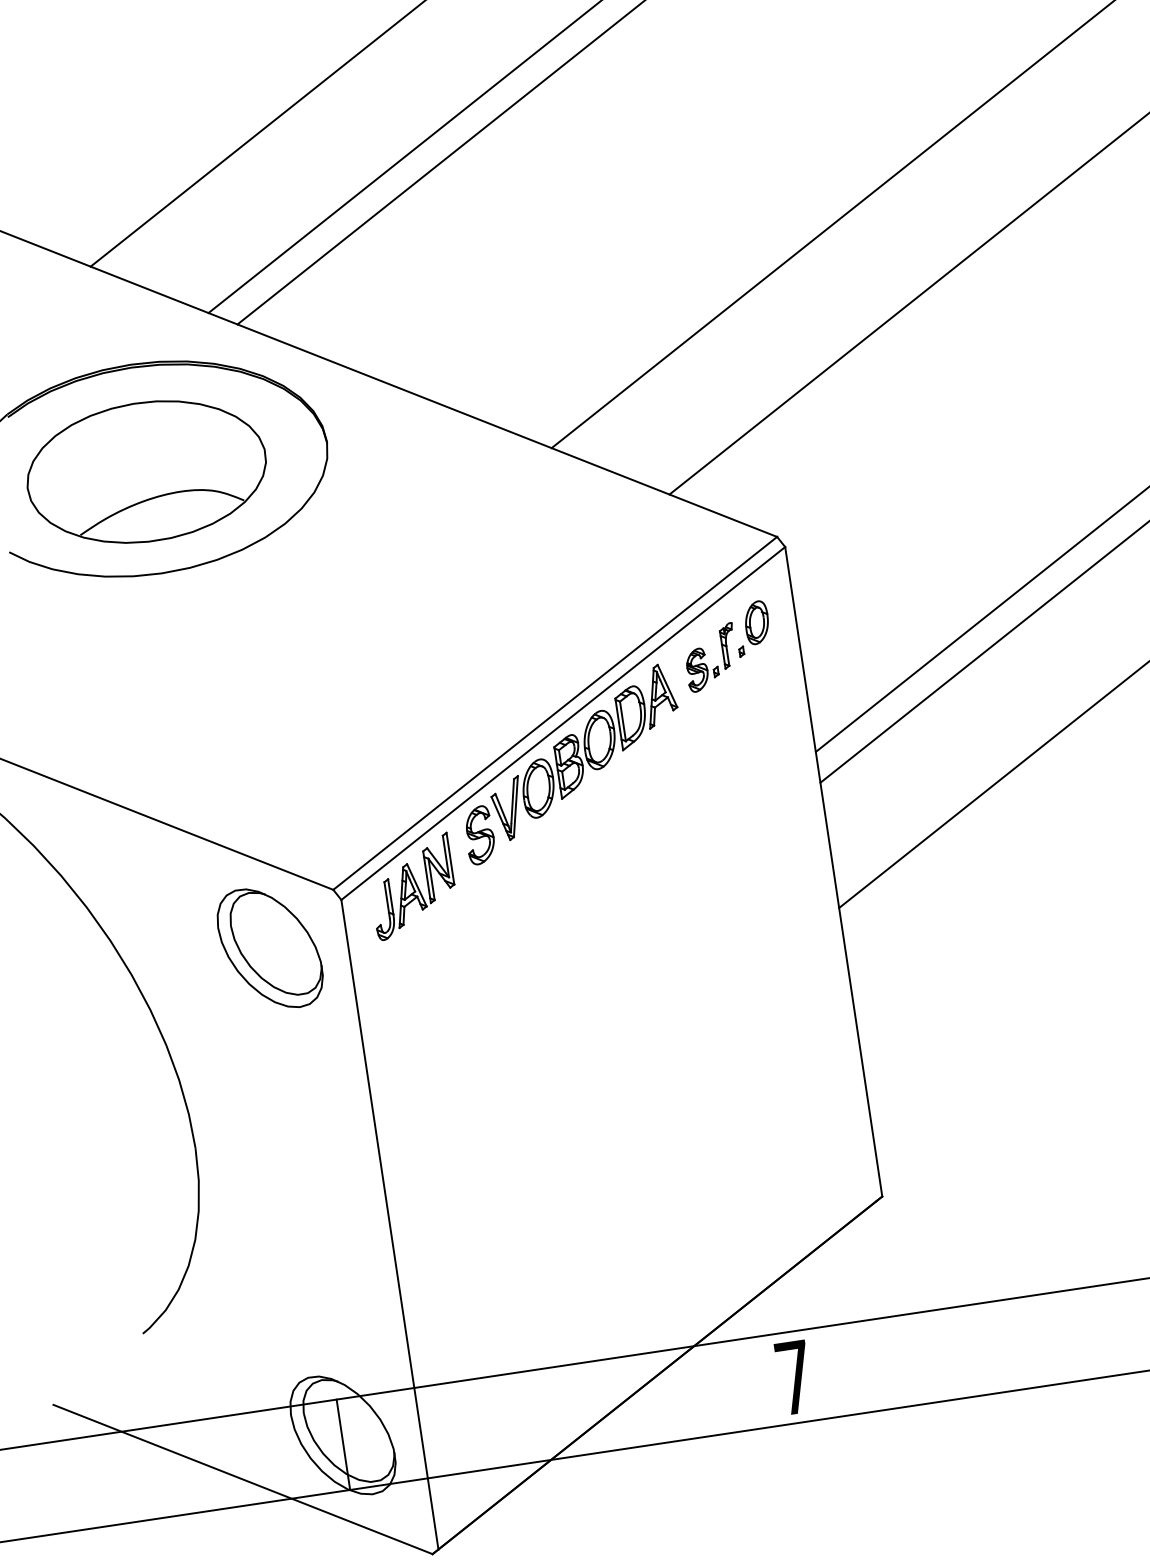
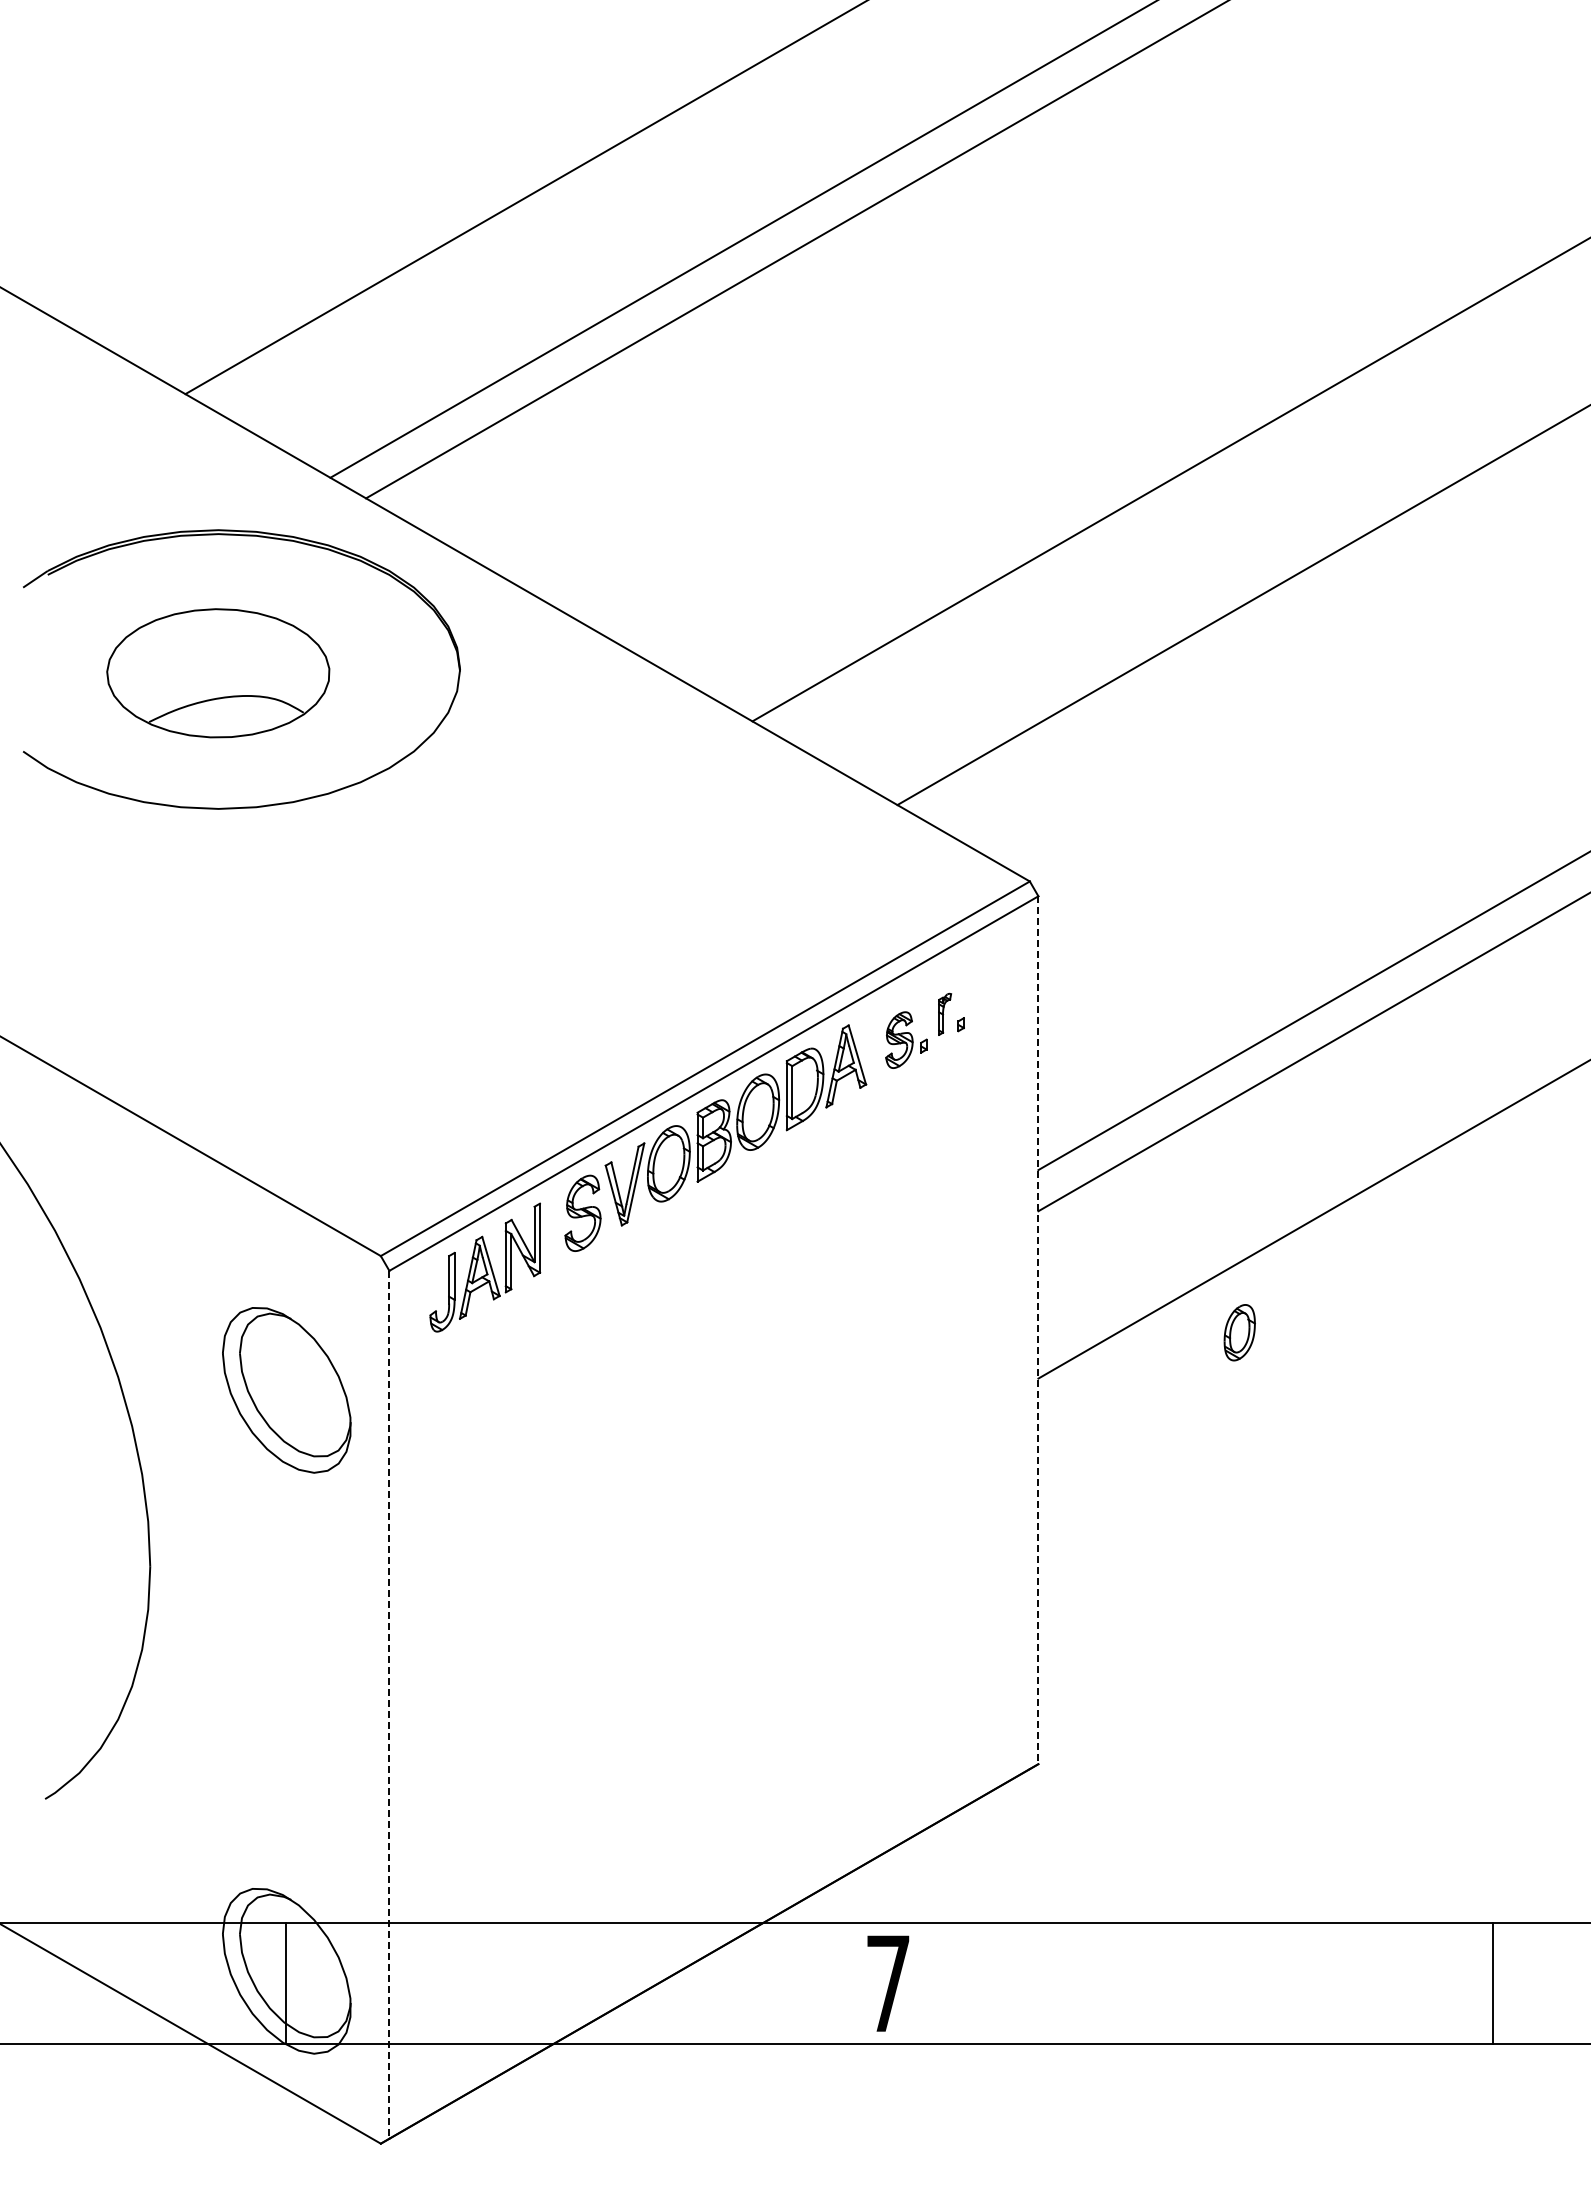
part: (145, 471) -> (217, 672), size x0.7
part: (756, 622) -> (1239, 1332), moved
part: (728, 646) -> (944, 1014), size x0.7
line: (833, 872) -> (1038, 1330), solid -> dashed
part: (269, 948) -> (286, 1390), moved
line: (389, 1224) -> (389, 1704), solid -> dashed

